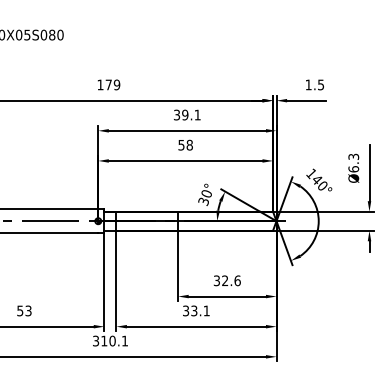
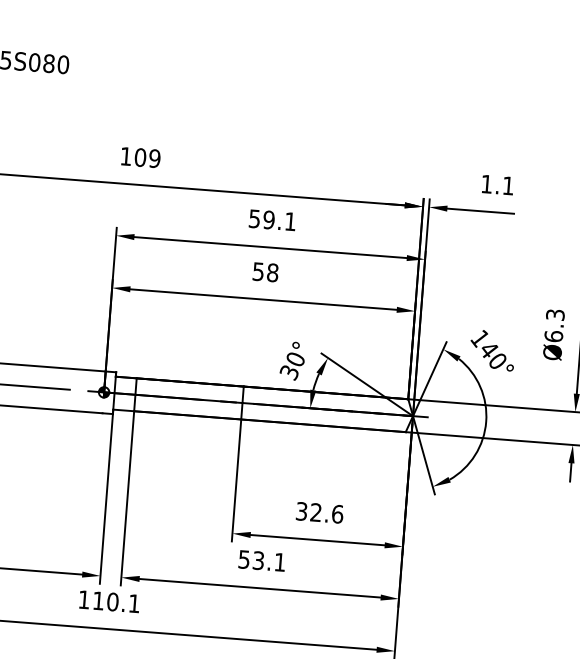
text: (108, 84) -> (140, 156), 179 -> 109
text: (320, 84) -> (507, 185), 1.5 -> 1.1
text: (177, 114) -> (255, 217), 39.1 -> 59.1
text: (186, 310) -> (245, 558), 33.1 -> 53.1
text: (96, 340) -> (85, 598), 310.1 -> 110.1

